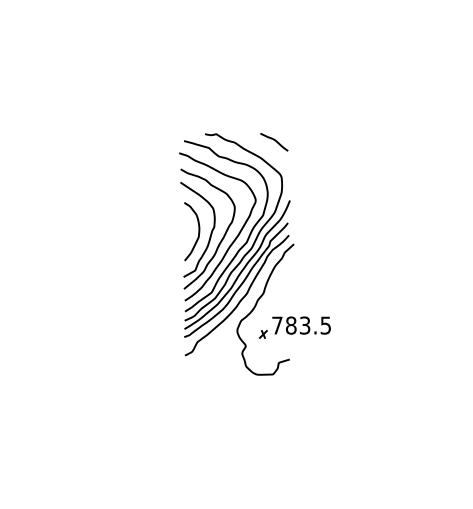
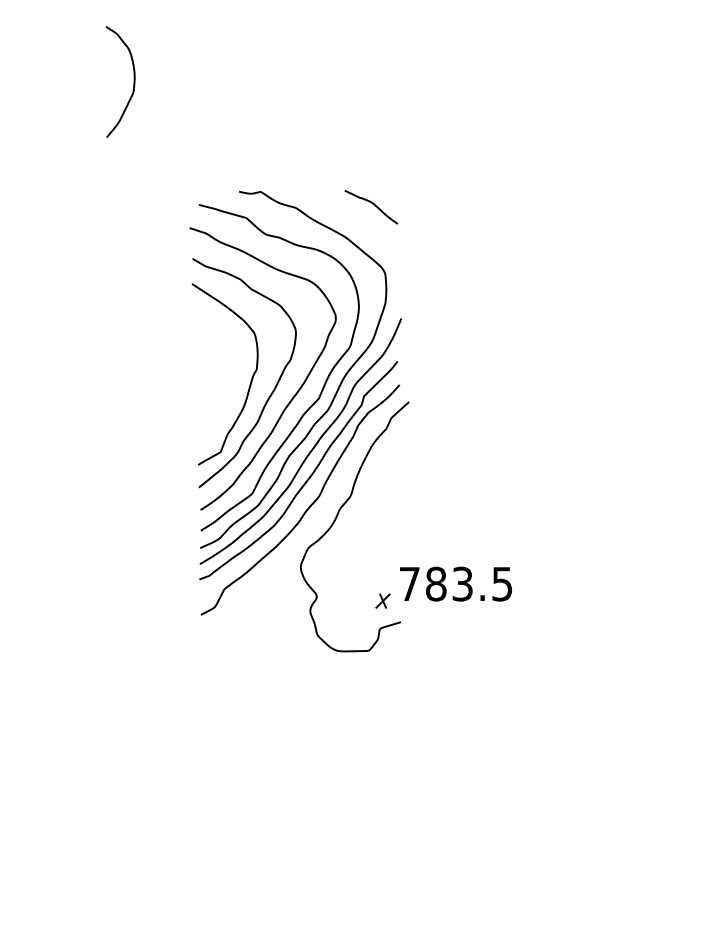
curve: (198, 231) -> (132, 81), moved
part: (294, 327) -> (442, 587), moved

